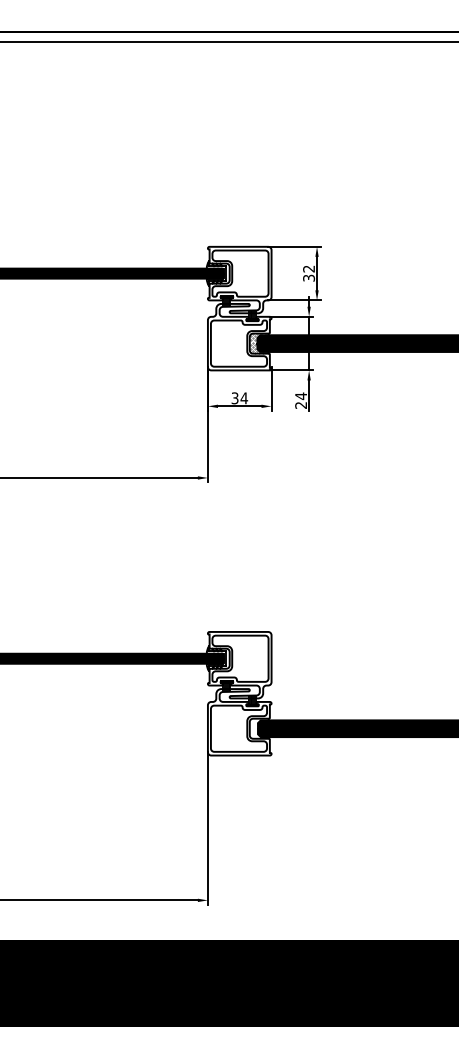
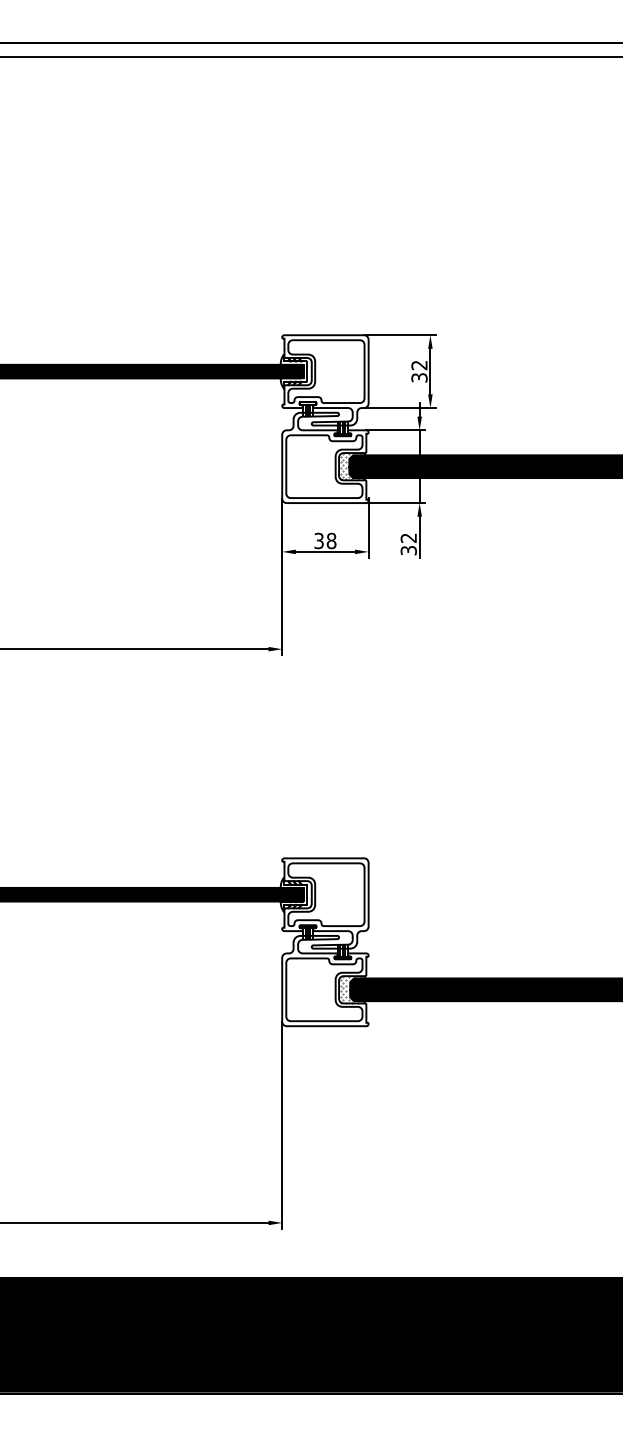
text: (244, 398) -> (331, 541), 34 -> 38
text: (301, 400) -> (409, 543), 24 -> 32
hatch: (258, 728) -> (350, 989), added

